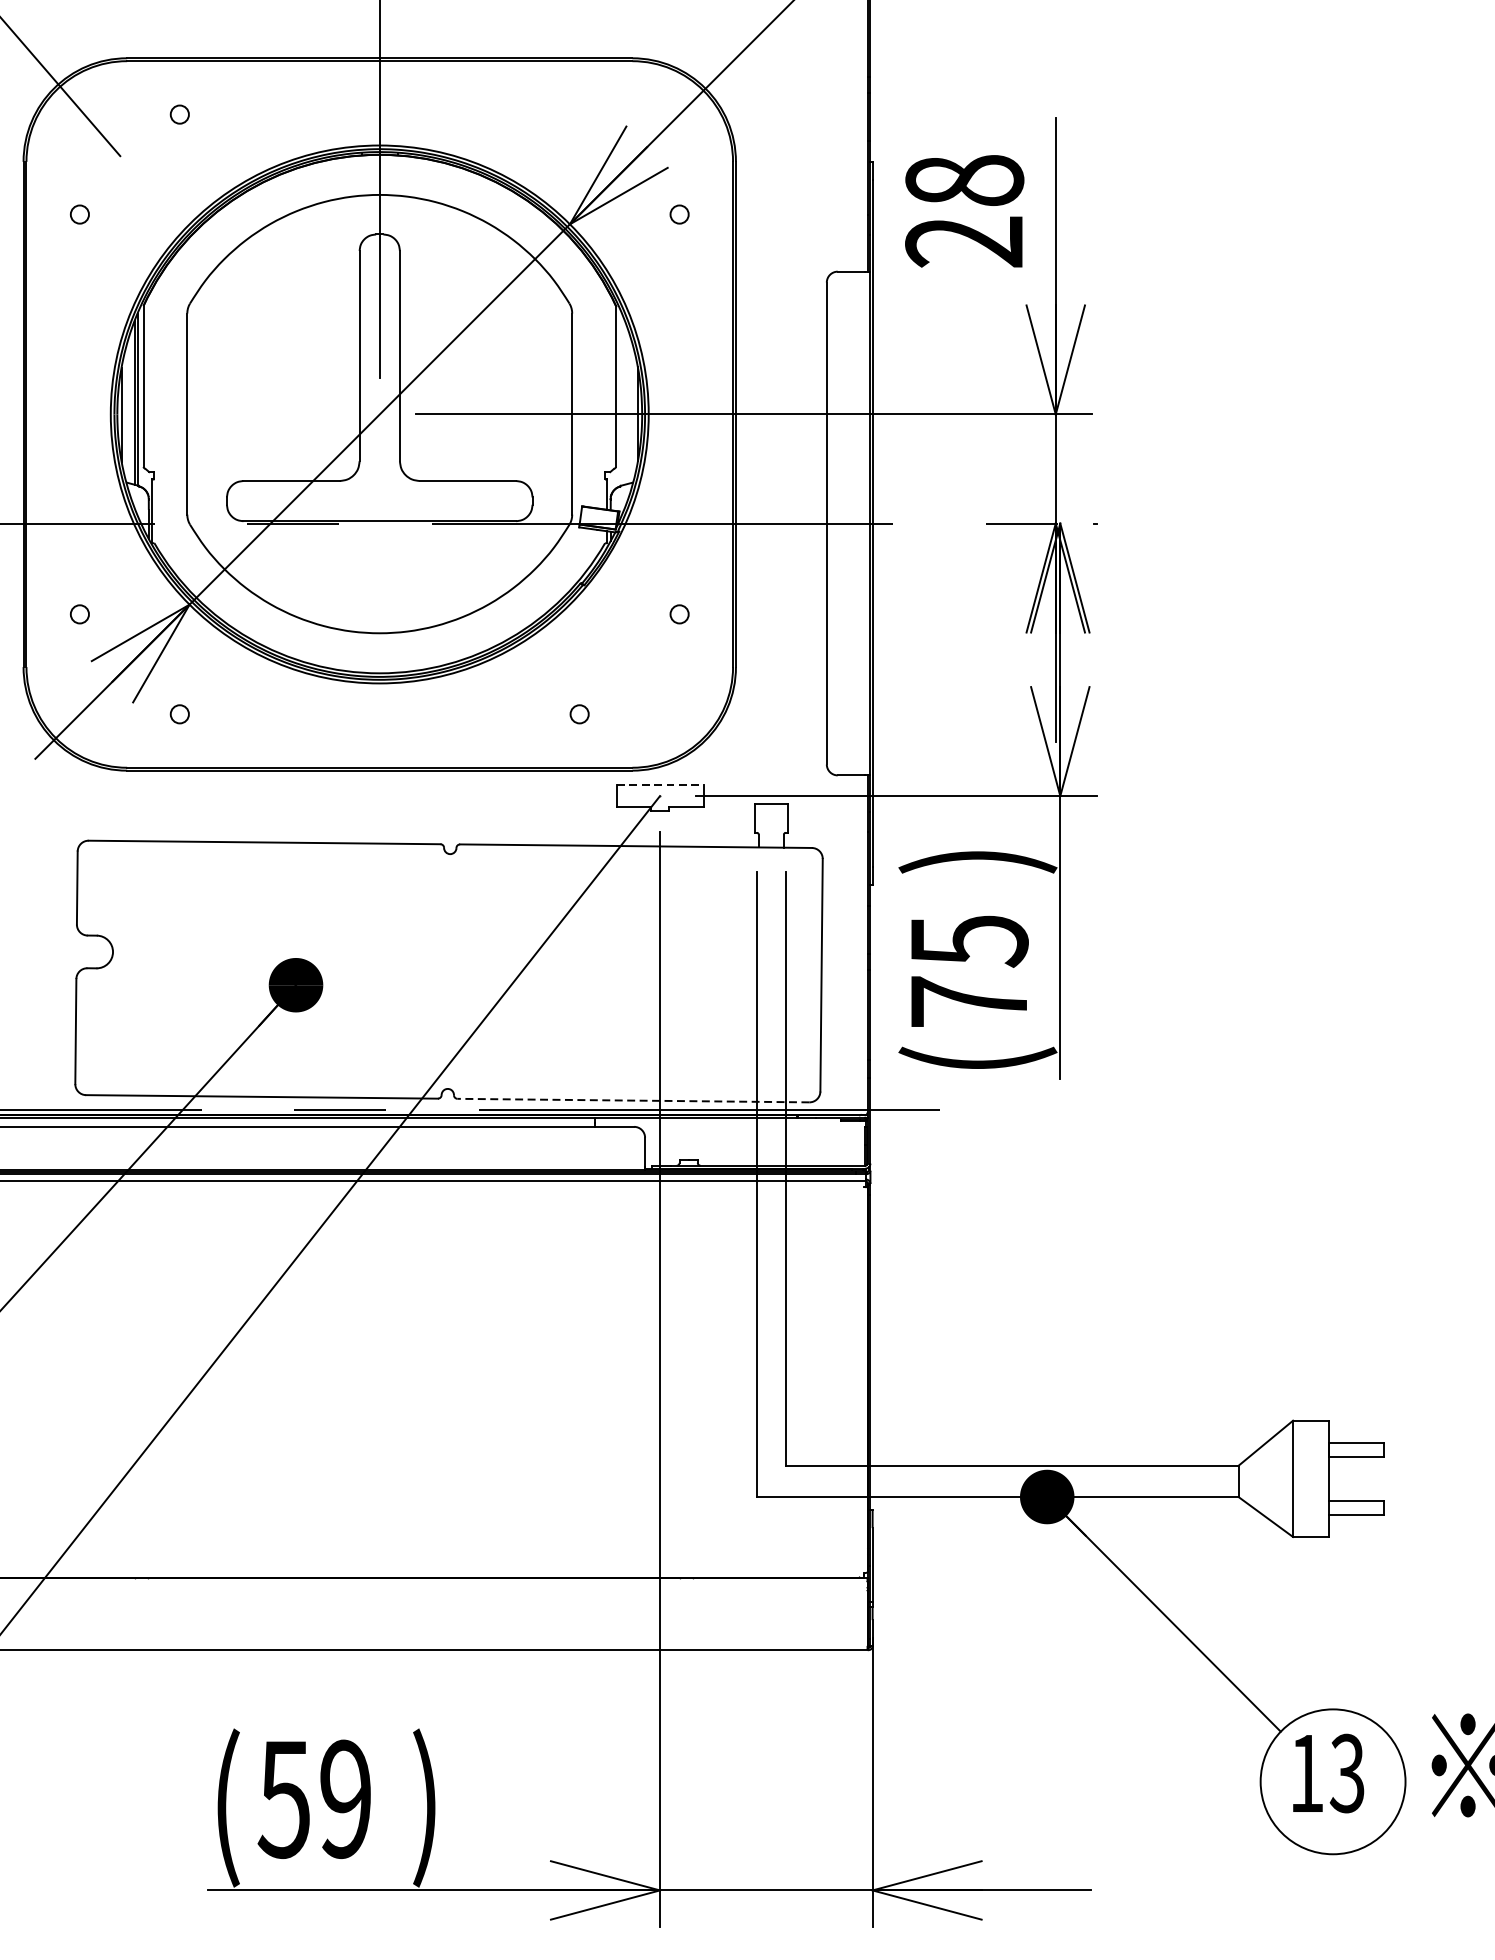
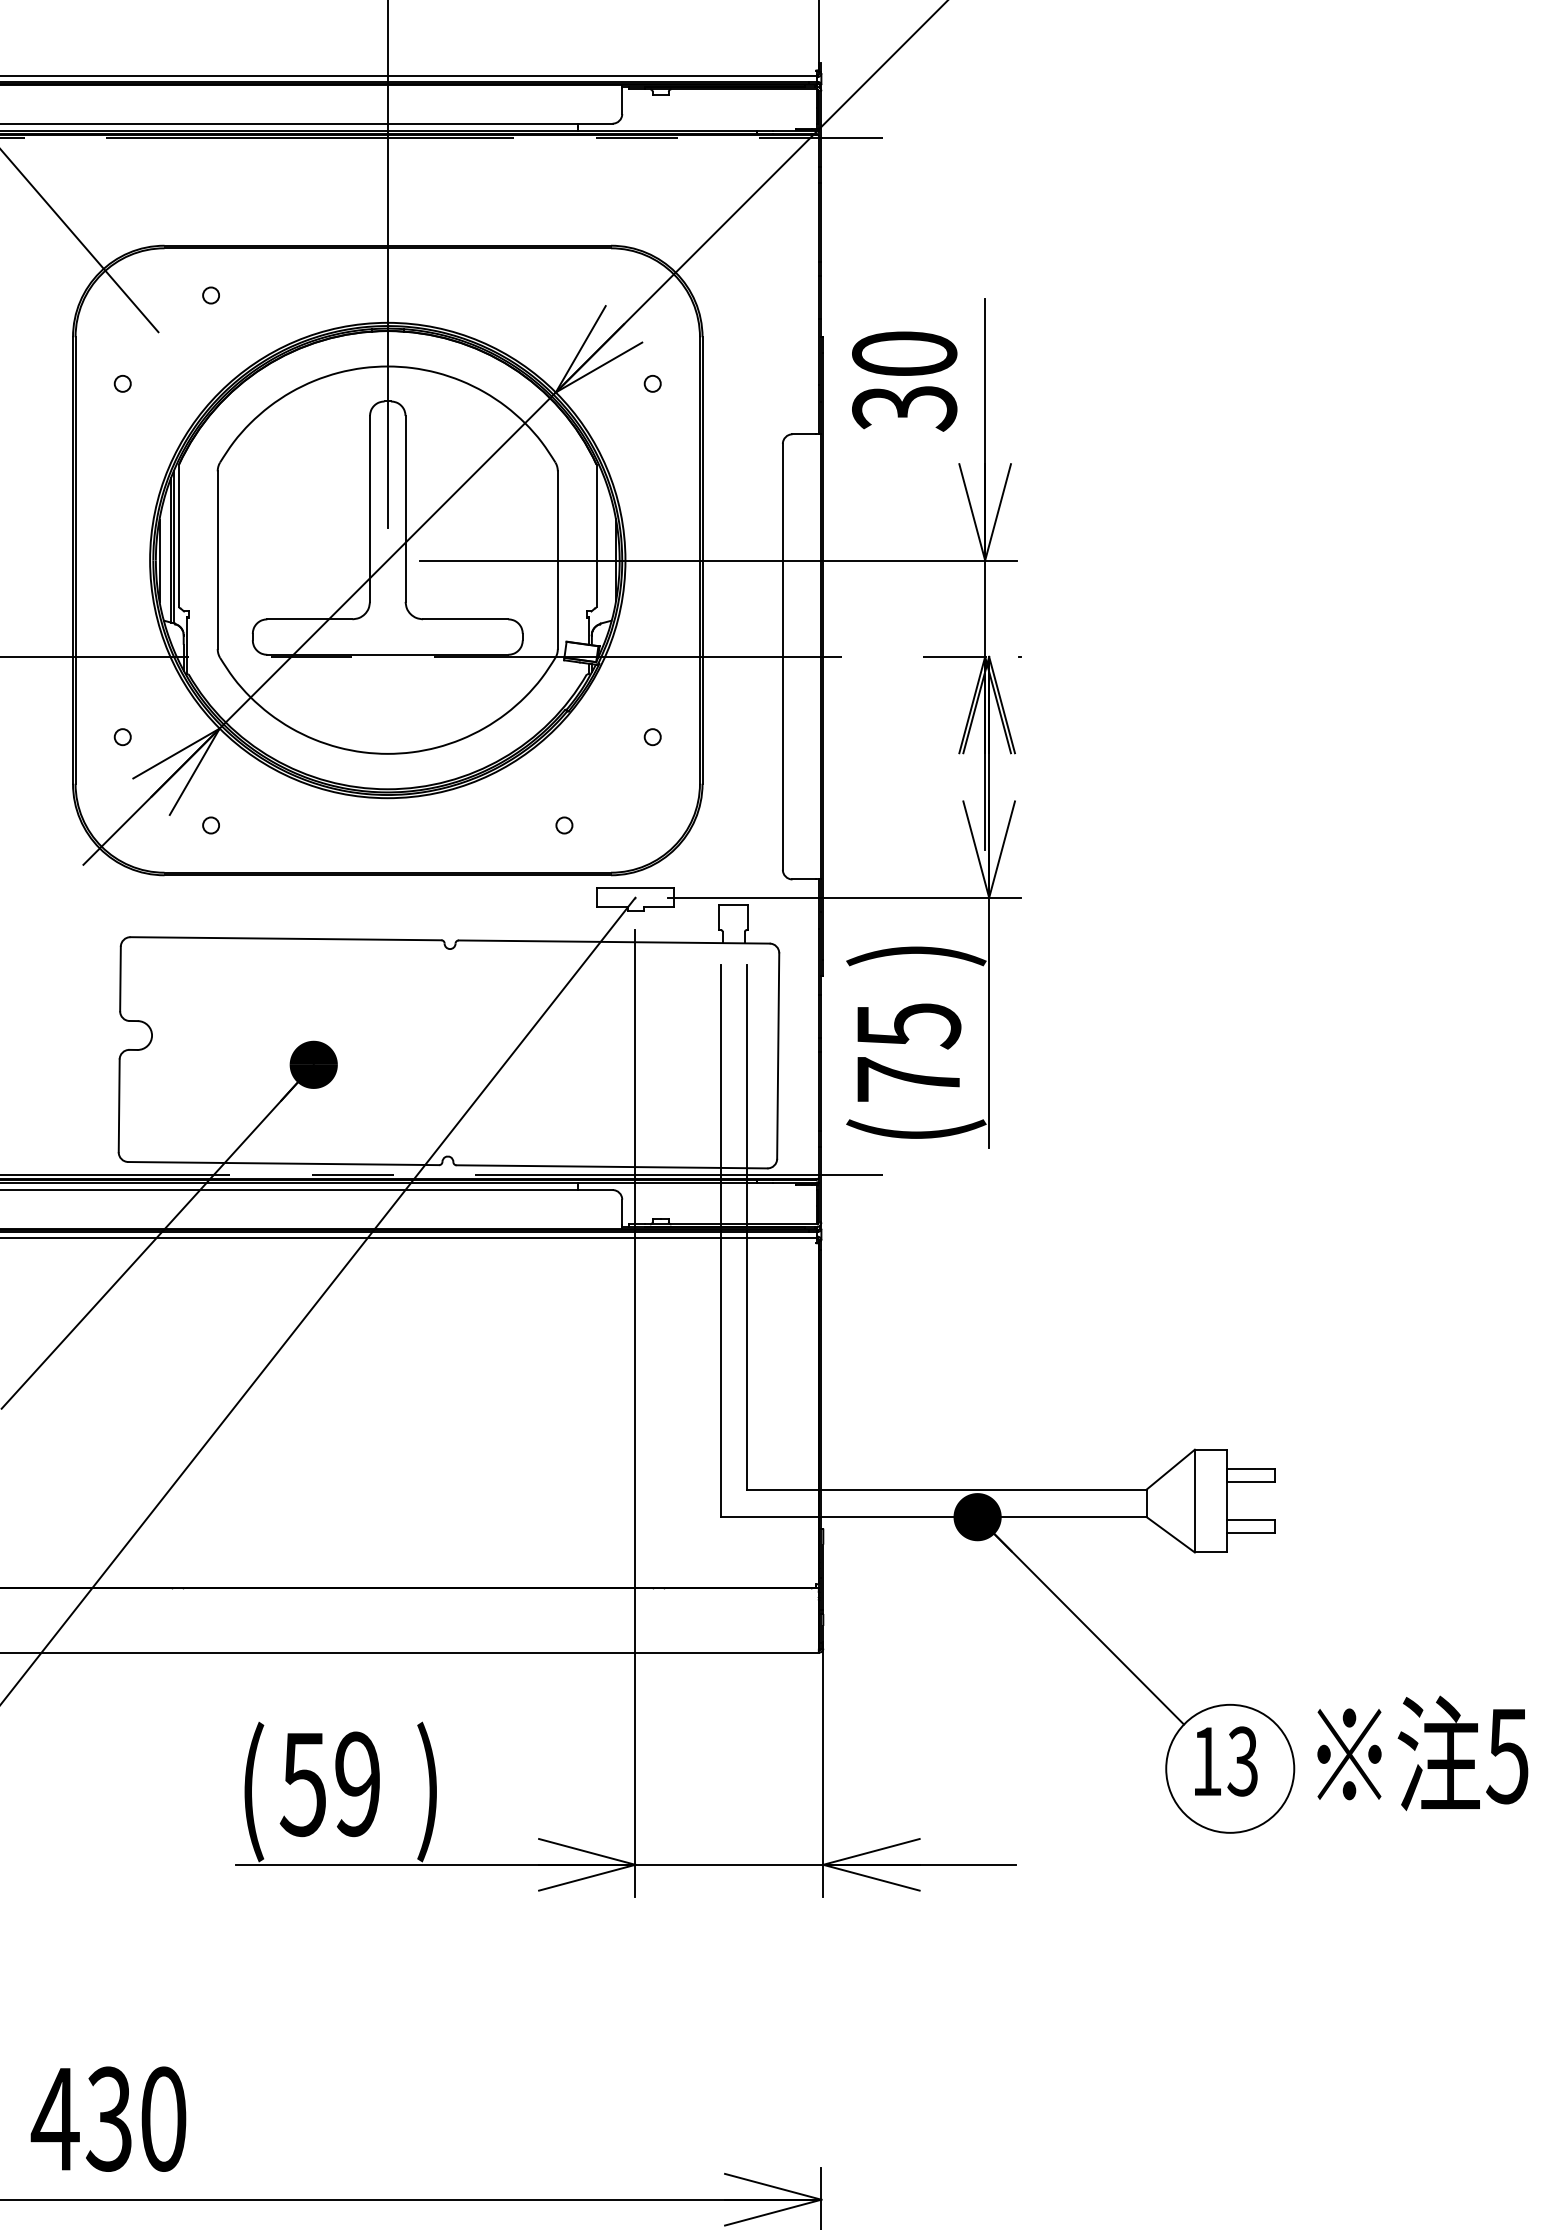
text: (964, 211) -> (904, 381), 28 -> 30
line: (660, 785) -> (635, 888), dashed -> solid
line: (632, 1100) -> (611, 1166), dashed -> solid

